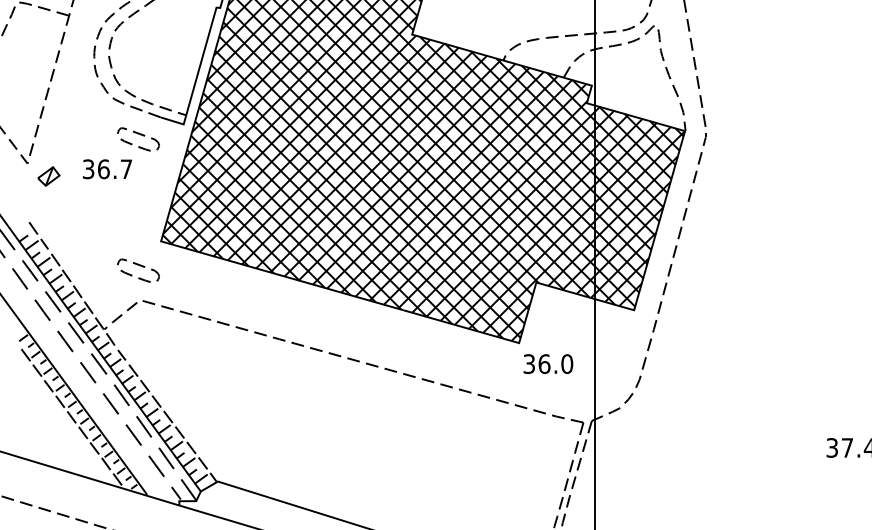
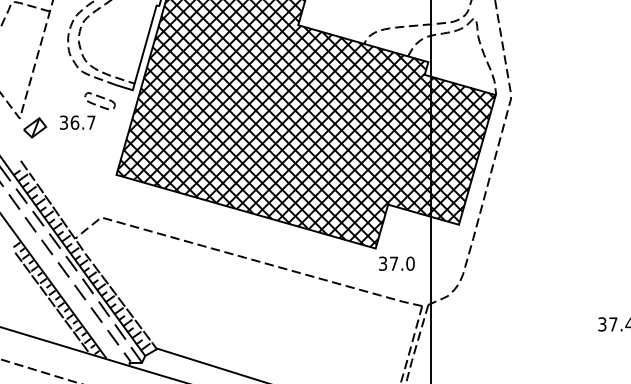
part: (49, 175) -> (35, 127), size x1.43
part: (137, 271) -> (99, 196), removed
text: (543, 363) -> (393, 263), 36.0 -> 37.0

